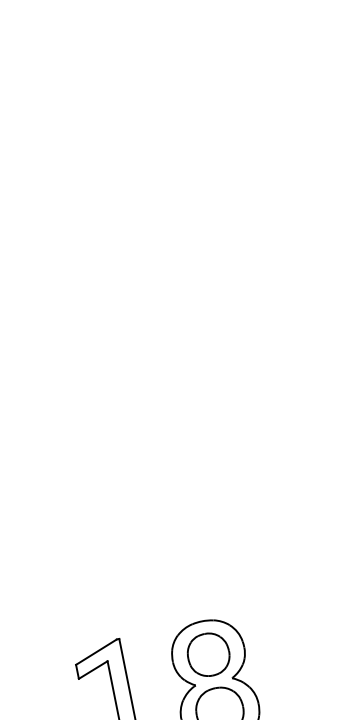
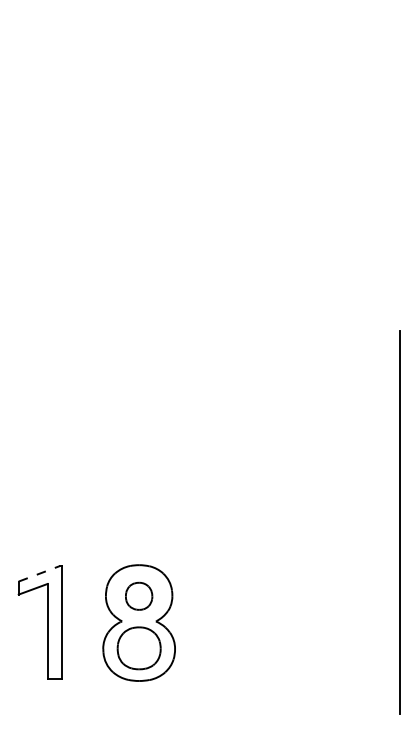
line: (96, 651) -> (39, 573), solid -> dashed
part: (207, 655) -> (138, 596), size x0.7

